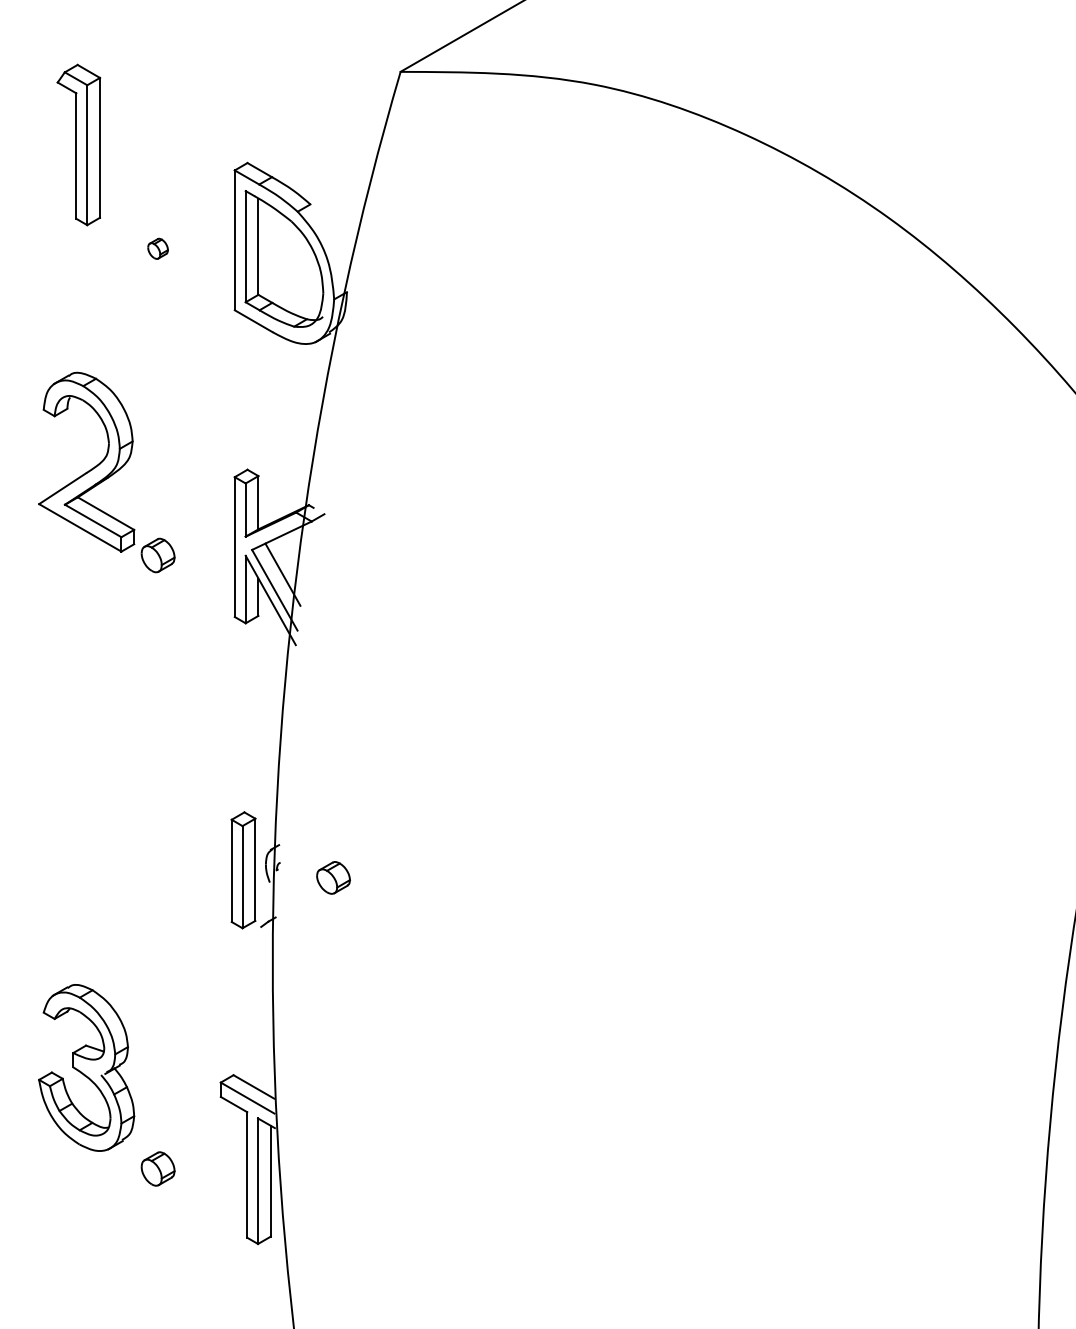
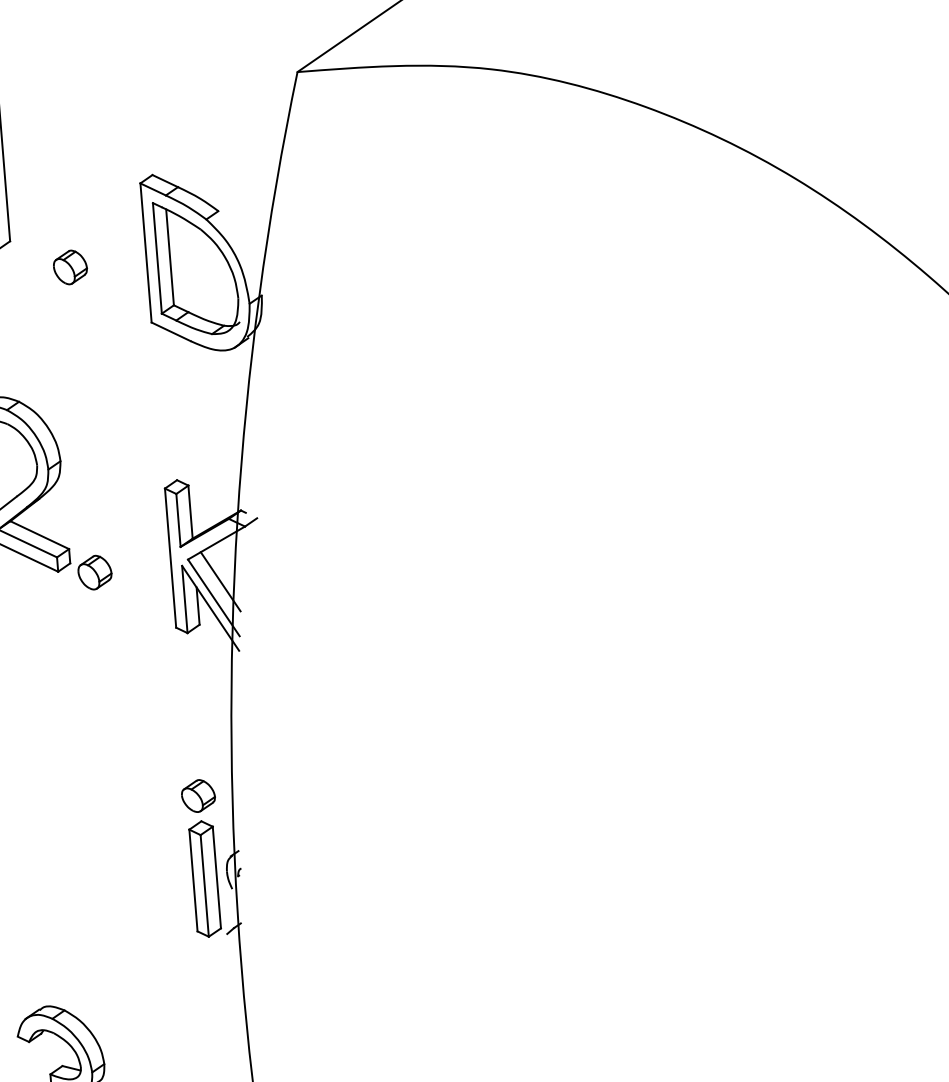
part: (157, 248) -> (69, 267), size x1.67
part: (333, 877) -> (198, 795), moved

